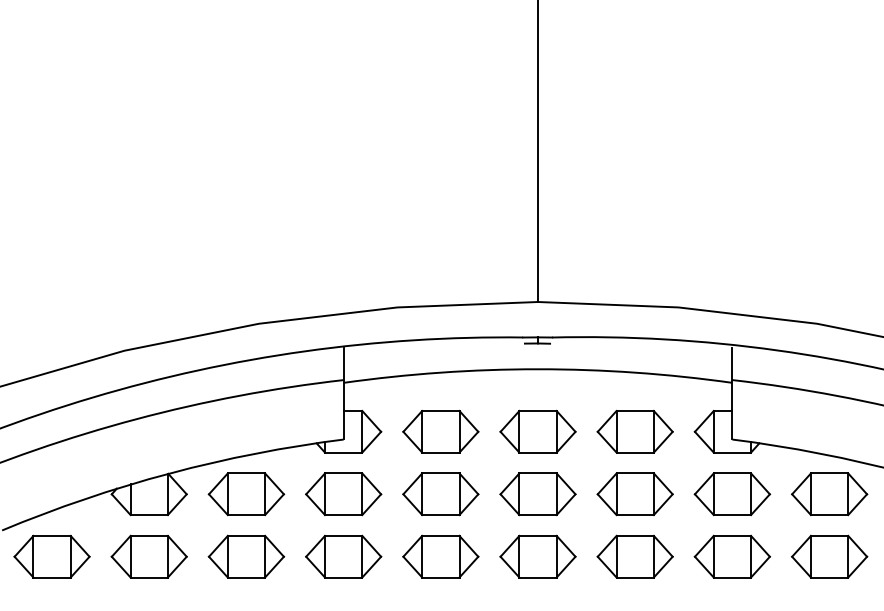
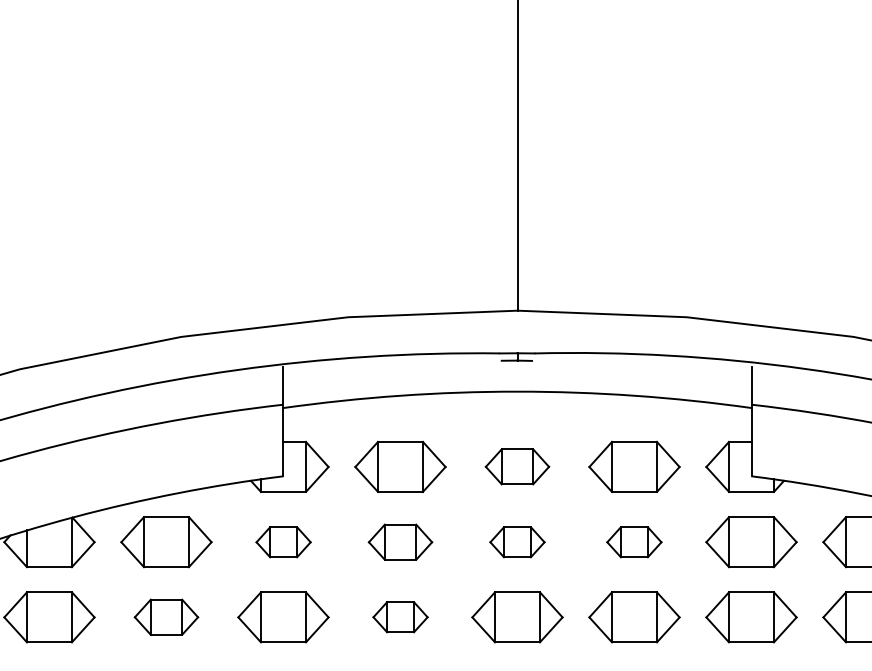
part: (537, 431) -> (516, 466), size x0.7
part: (343, 494) -> (283, 542), size x0.6
part: (440, 494) -> (400, 542), size x0.7
part: (537, 494) -> (516, 542), size x0.6
part: (634, 494) -> (633, 542), size x0.6
part: (246, 556) -> (166, 617), size x0.7
part: (440, 556) -> (400, 617), size x0.6

